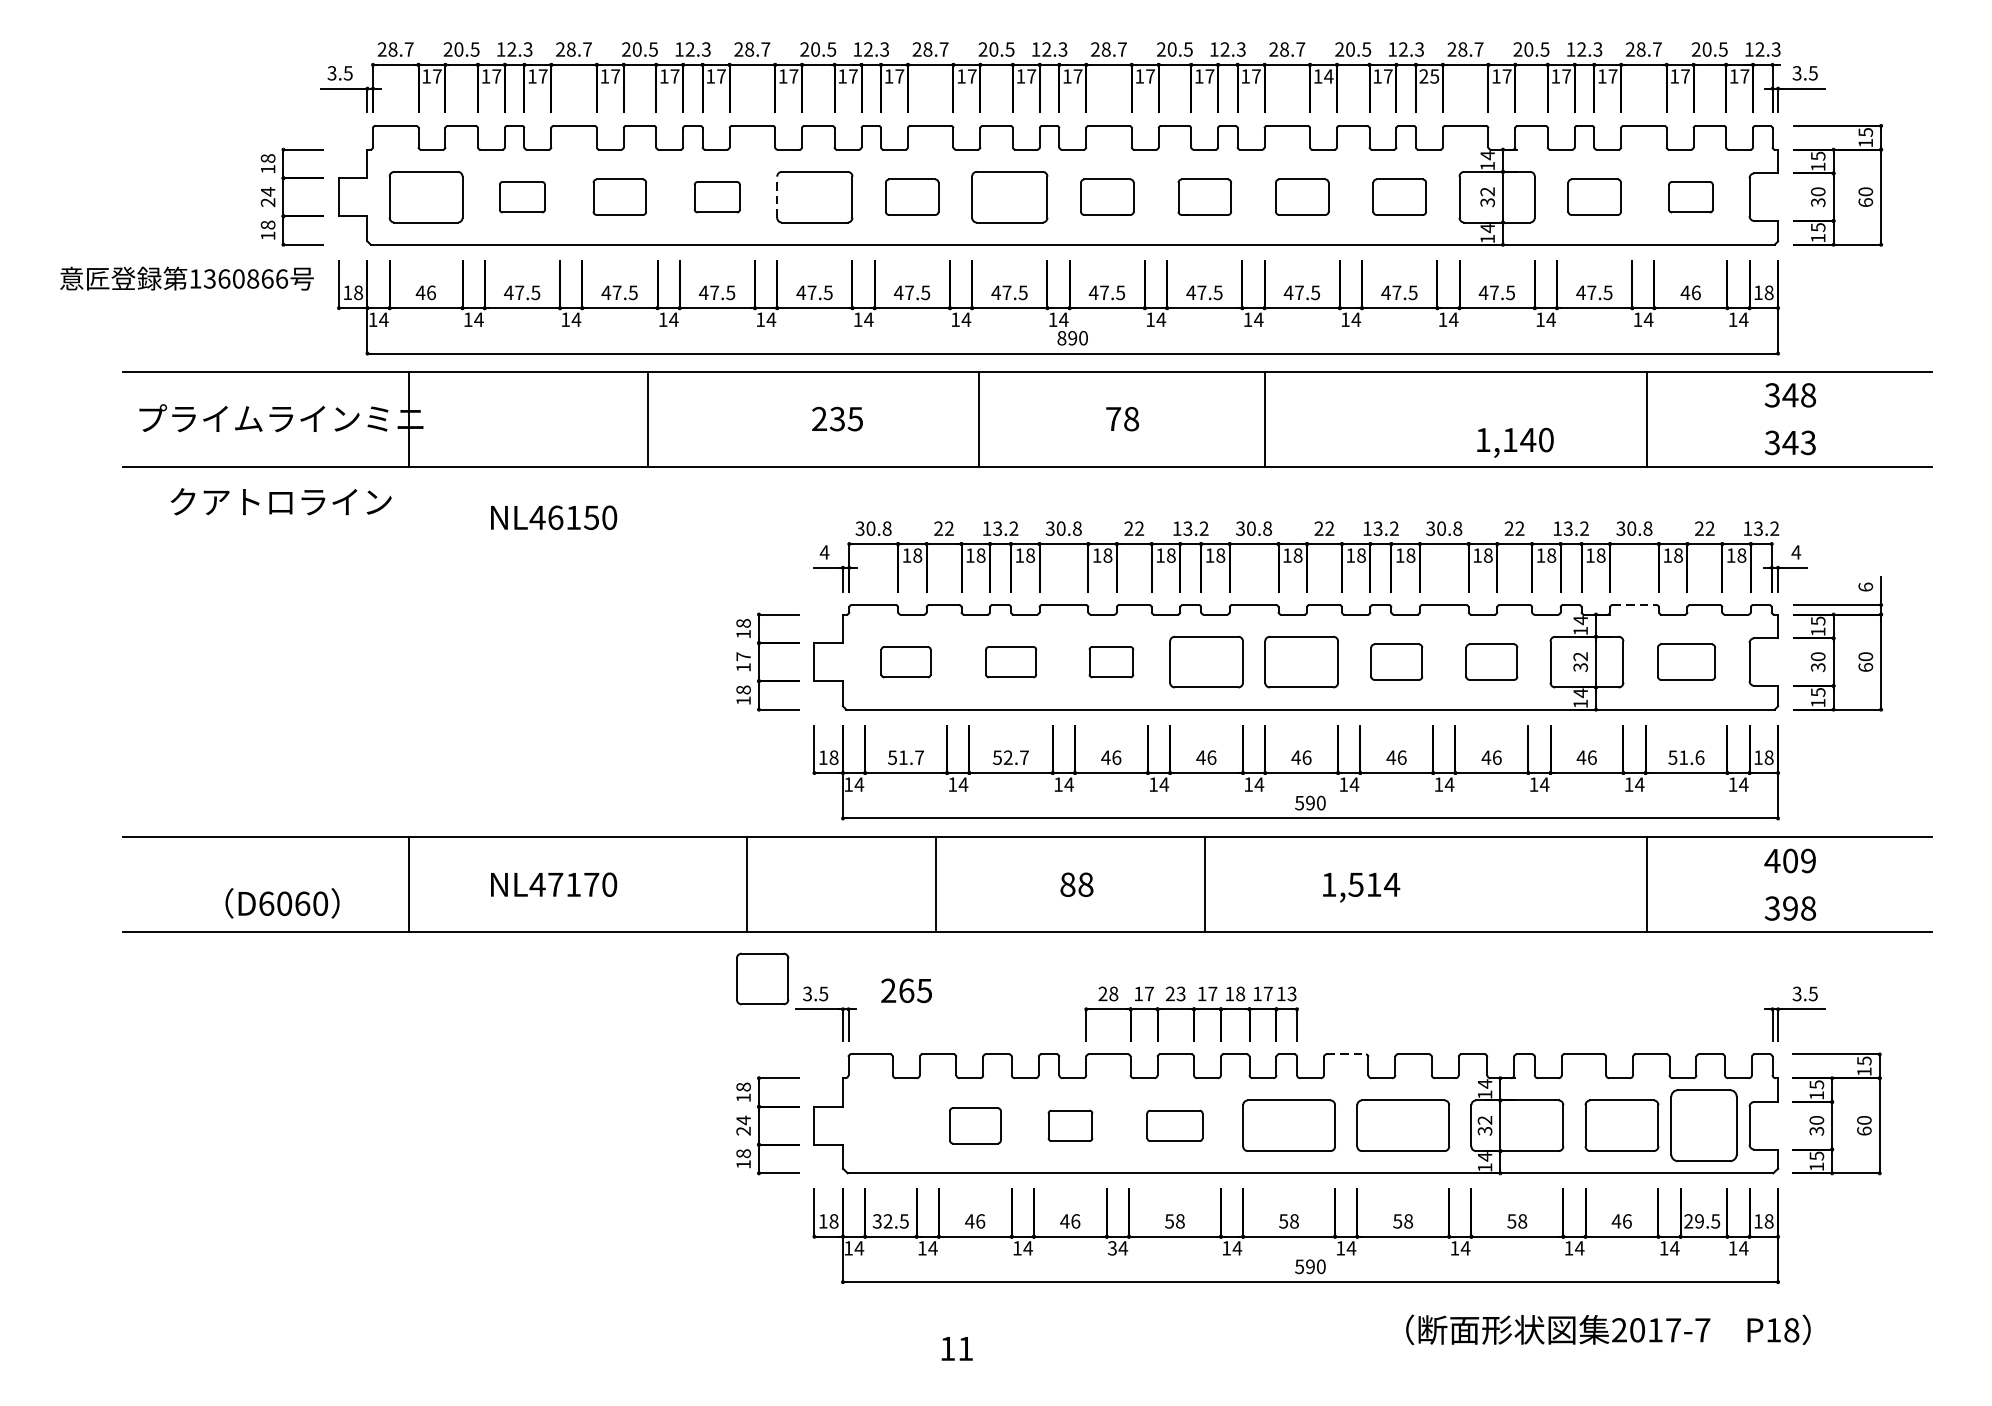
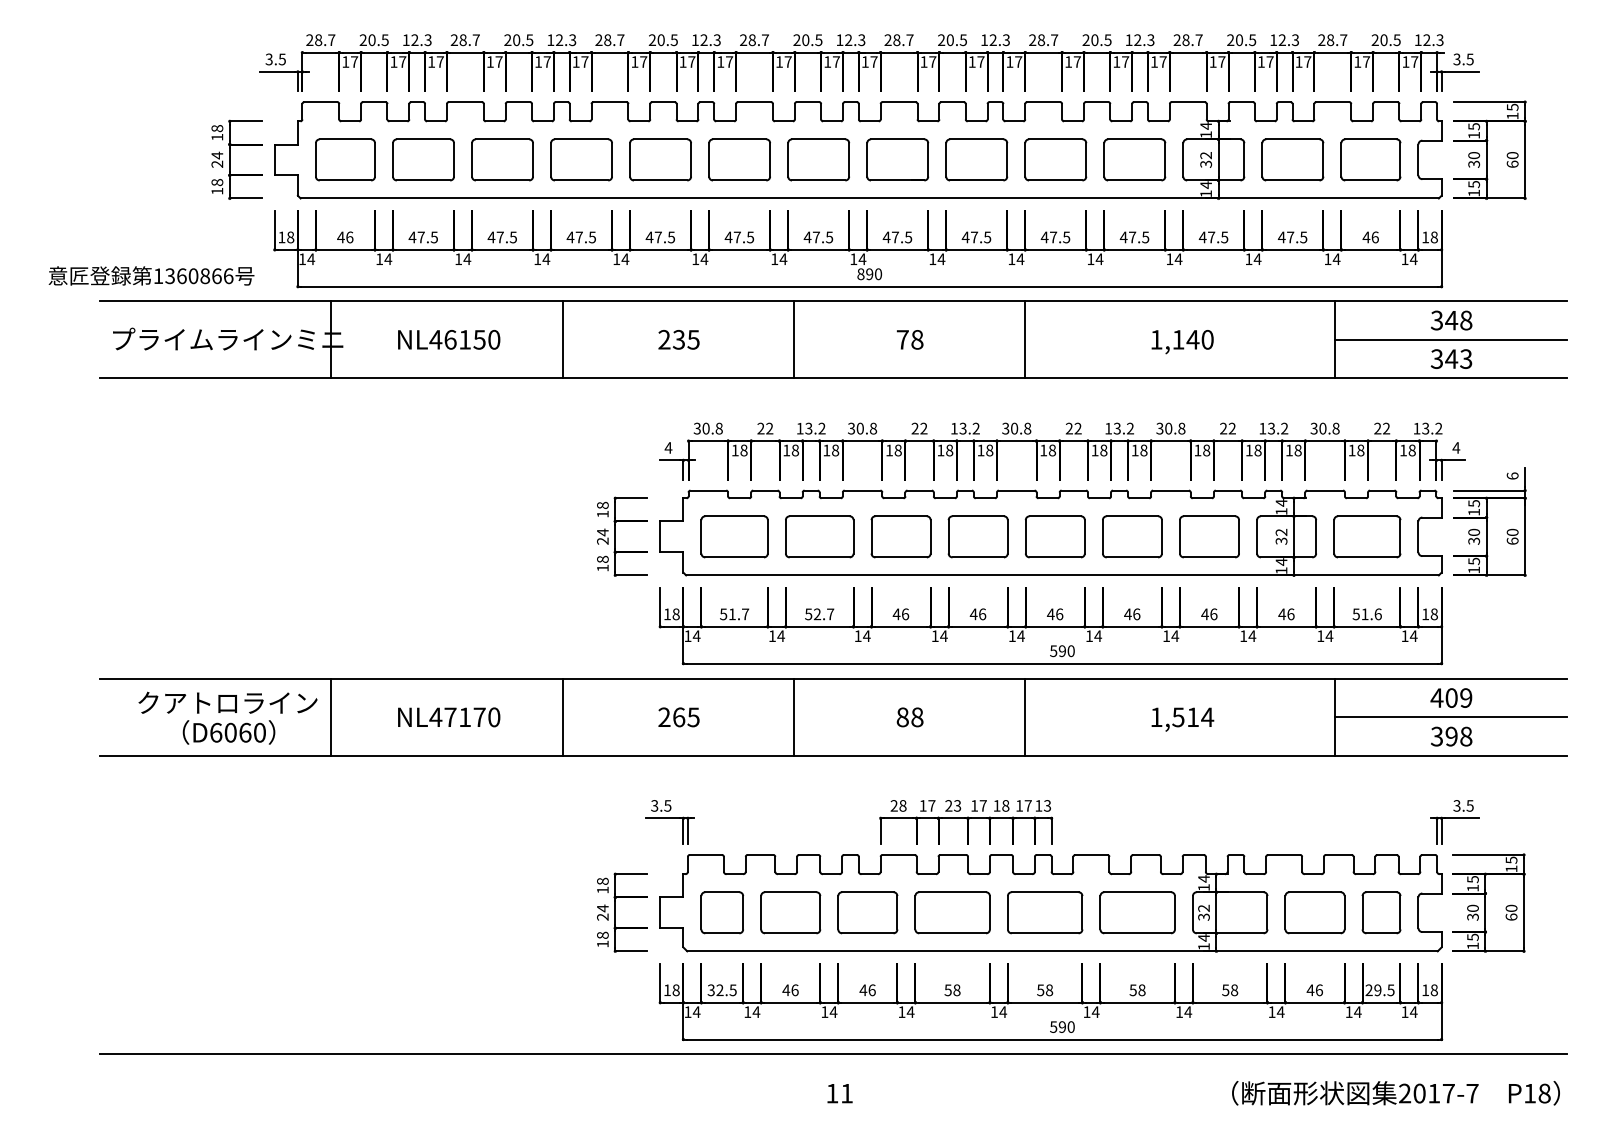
text: (1329, 75) -> (1077, 61), 14 -> 17
text: (1428, 75) -> (1158, 61), 25 -> 17
part: (522, 196) -> (423, 159), size x1.67
part: (619, 196) -> (502, 159), size x1.43
part: (717, 196) -> (581, 159), size x1.67
line: (777, 196) -> (630, 159), dashed -> solid
part: (912, 196) -> (739, 159), size x1.43
part: (1107, 196) -> (897, 159), size x1.43
part: (1204, 196) -> (976, 159), size x1.43
part: (1301, 196) -> (1055, 159), size x1.43
part: (1399, 196) -> (1134, 159), size x1.43
part: (1594, 196) -> (1292, 159), size x1.43
part: (1690, 196) -> (1370, 159), size x1.67
text: (186, 278) -> (151, 275), moved
line: (648, 418) -> (562, 339), moved
line: (1789, 418) -> (1450, 339), added
text: (1515, 443) -> (1182, 342), moved
text: (280, 501) -> (227, 702), moved
text: (554, 517) -> (449, 339), moved
line: (1634, 604) -> (1325, 490), dashed -> solid
text: (743, 661) -> (602, 536), 17 -> 24
part: (905, 661) -> (734, 536), size x1.67
part: (1010, 661) -> (819, 536), size x1.67
part: (1110, 661) -> (900, 536), size x1.67
part: (1396, 661) -> (1132, 536), size x1.43
part: (1491, 661) -> (1209, 536), size x1.43
part: (1686, 661) -> (1367, 536), size x1.43
line: (746, 883) -> (562, 716), moved
line: (935, 883) -> (793, 716), moved
line: (1205, 883) -> (1025, 716), moved
text: (1076, 884) -> (909, 717), moved
line: (1789, 884) -> (1450, 717), added
text: (1361, 887) -> (1182, 719), moved
part: (761, 978) -> (721, 912), moved
text: (905, 990) -> (678, 717), moved
line: (1346, 1053) -> (1091, 854), dashed -> solid
part: (975, 1125) -> (790, 912), size x1.43
part: (1070, 1125) -> (867, 912), size x1.67
part: (1174, 1125) -> (952, 912), size x1.67
part: (1703, 1125) -> (1381, 912), size x0.71
text: (1111, 1248) -> (901, 1012), 34 -> 14
line: (1028, 1299) -> (833, 1053), added
text: (1607, 1330) -> (1395, 1093), moved
text: (956, 1348) -> (839, 1093), moved

